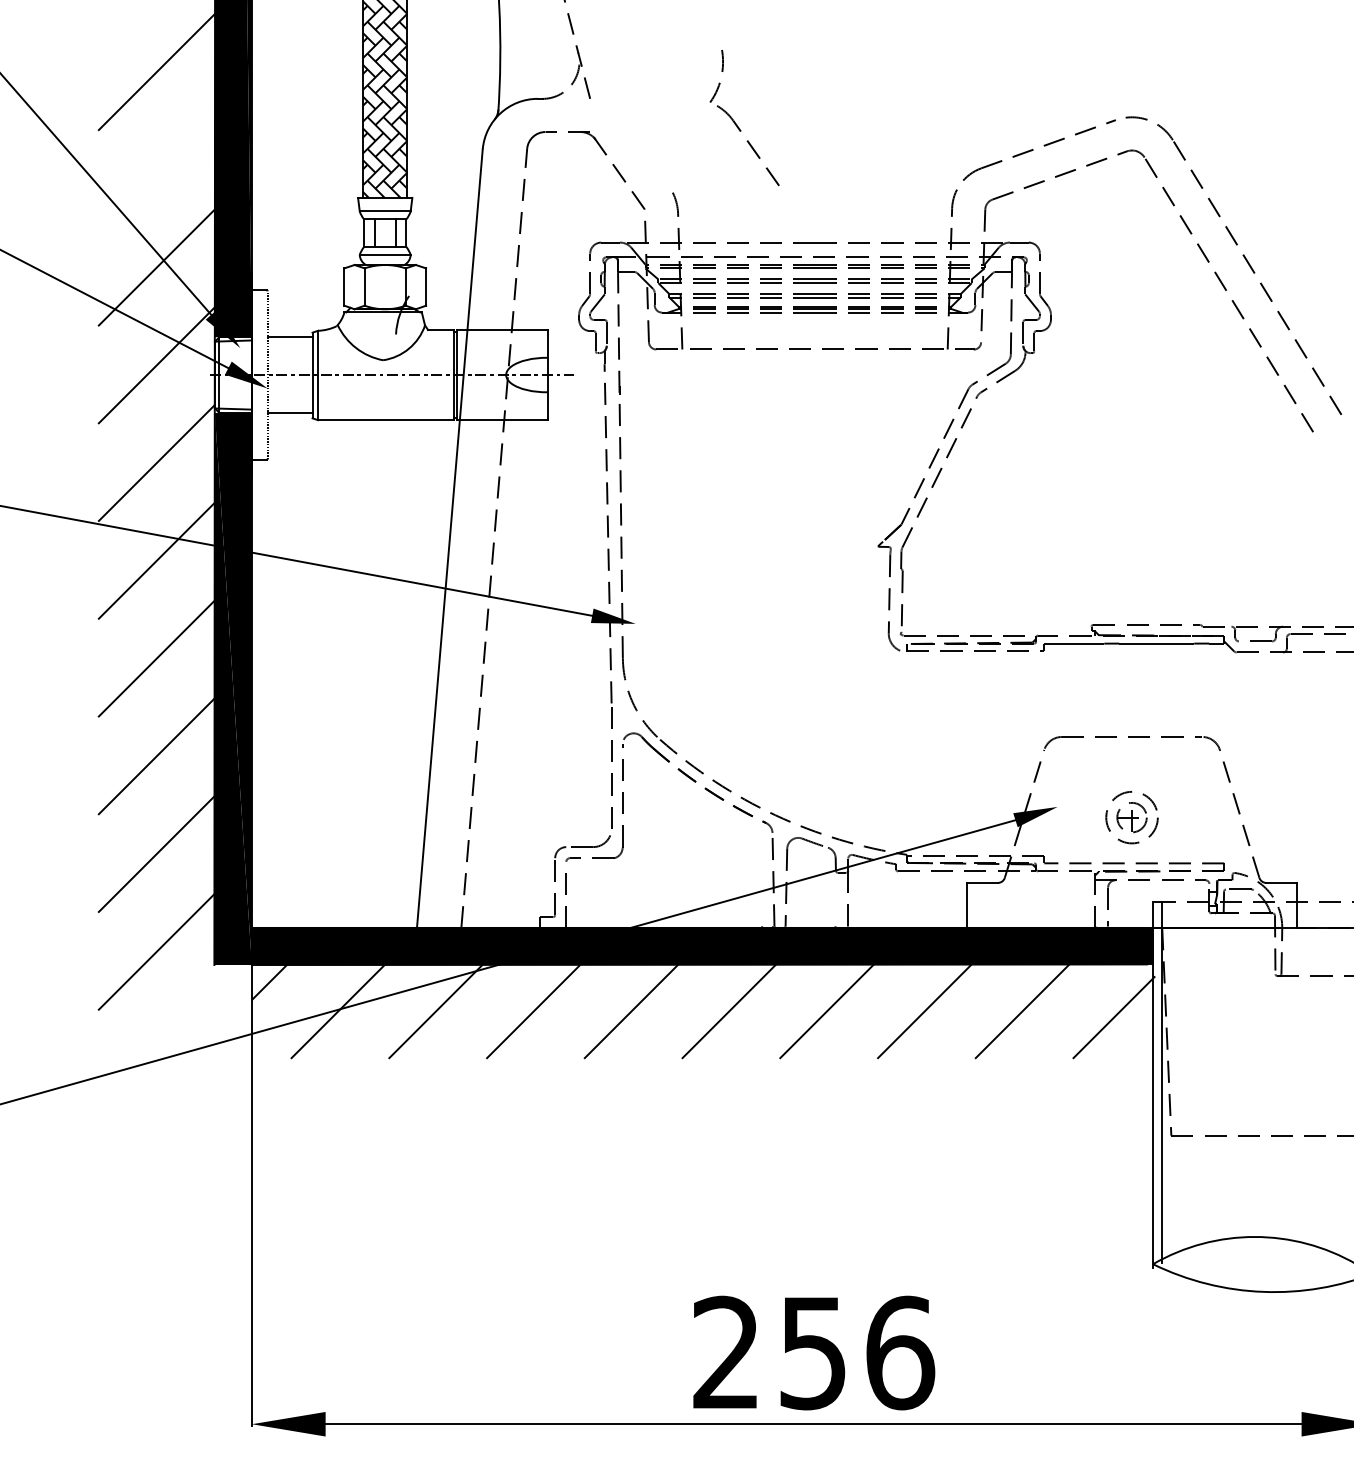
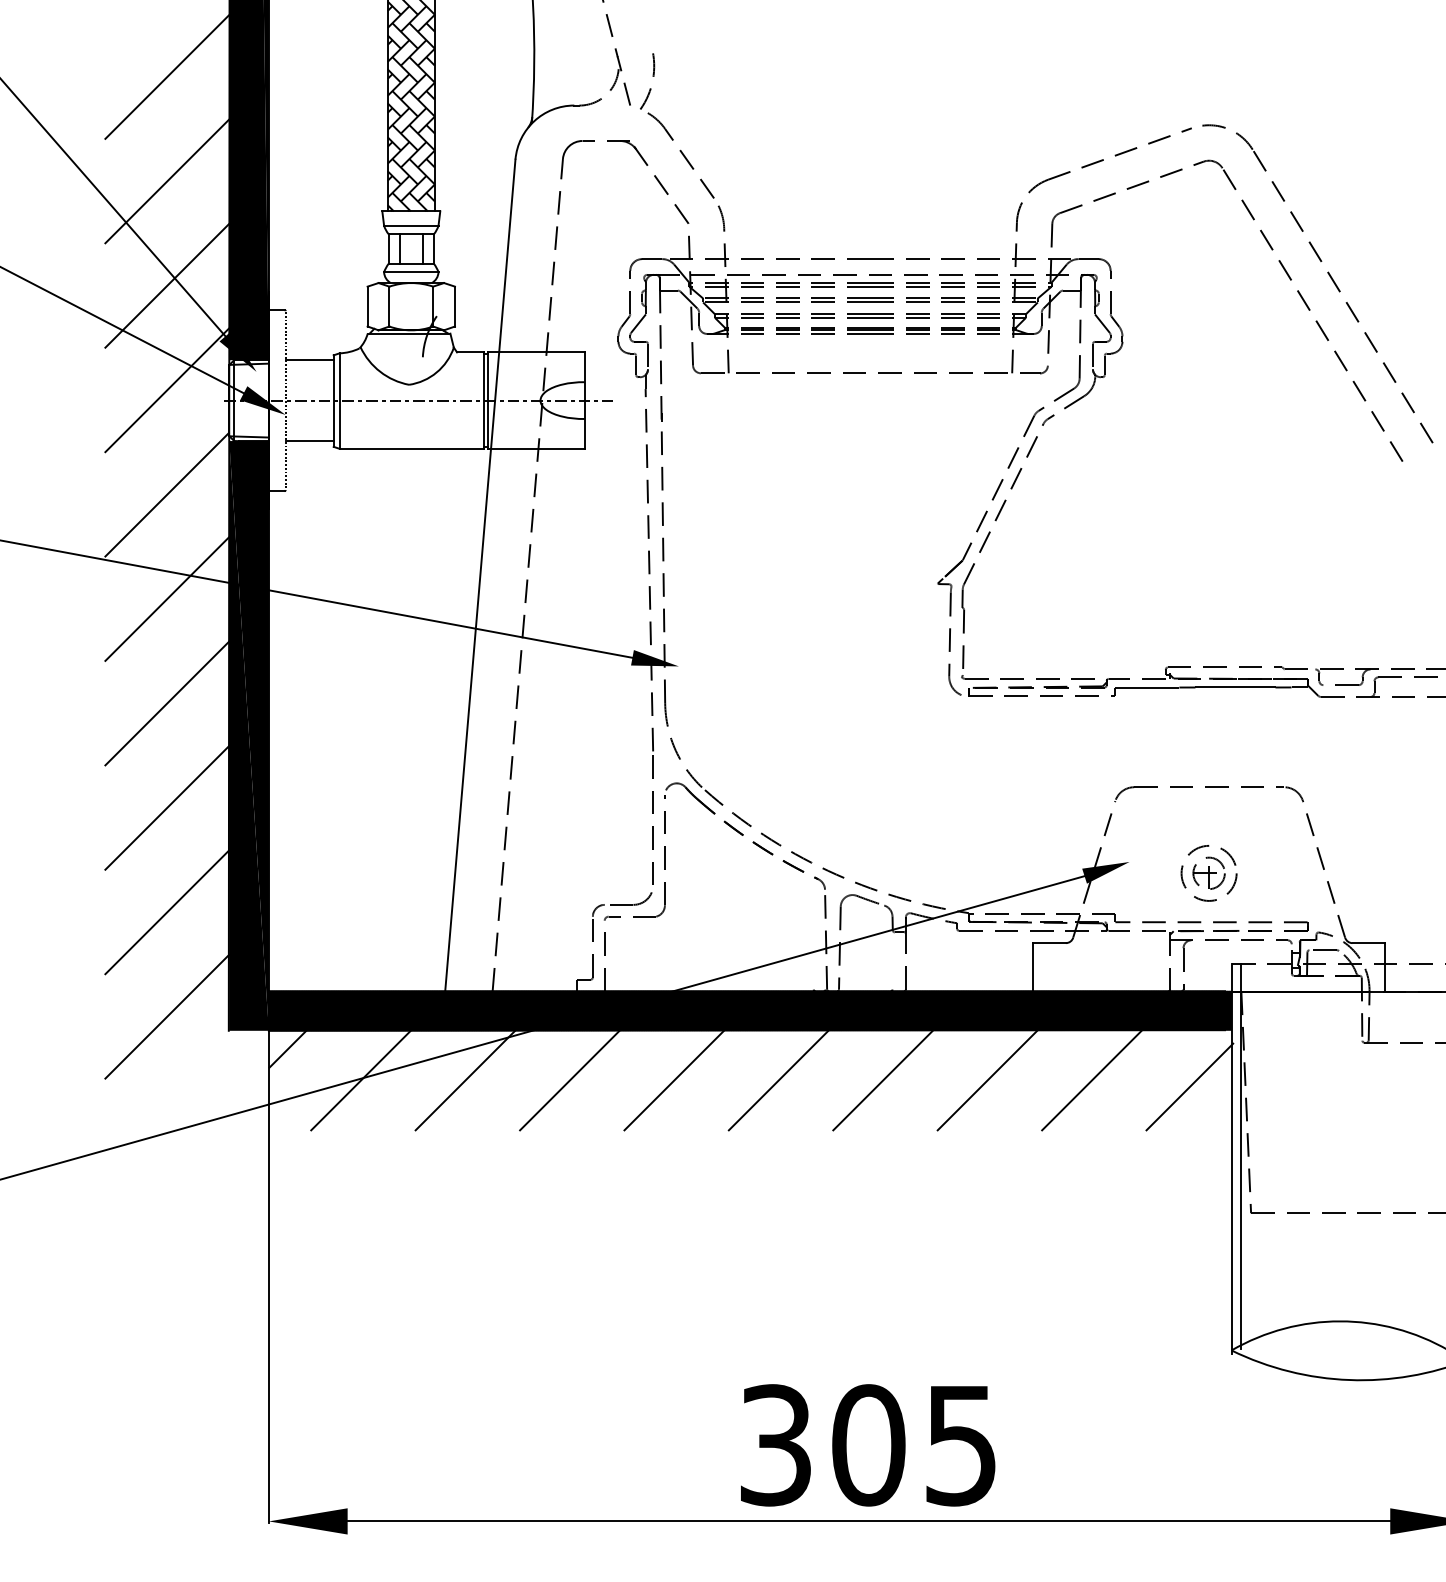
part: (736, 123) -> (668, 131), moved
line: (156, 169) -> (166, 181), added
text: (814, 1353) -> (869, 1445), 256 -> 305

